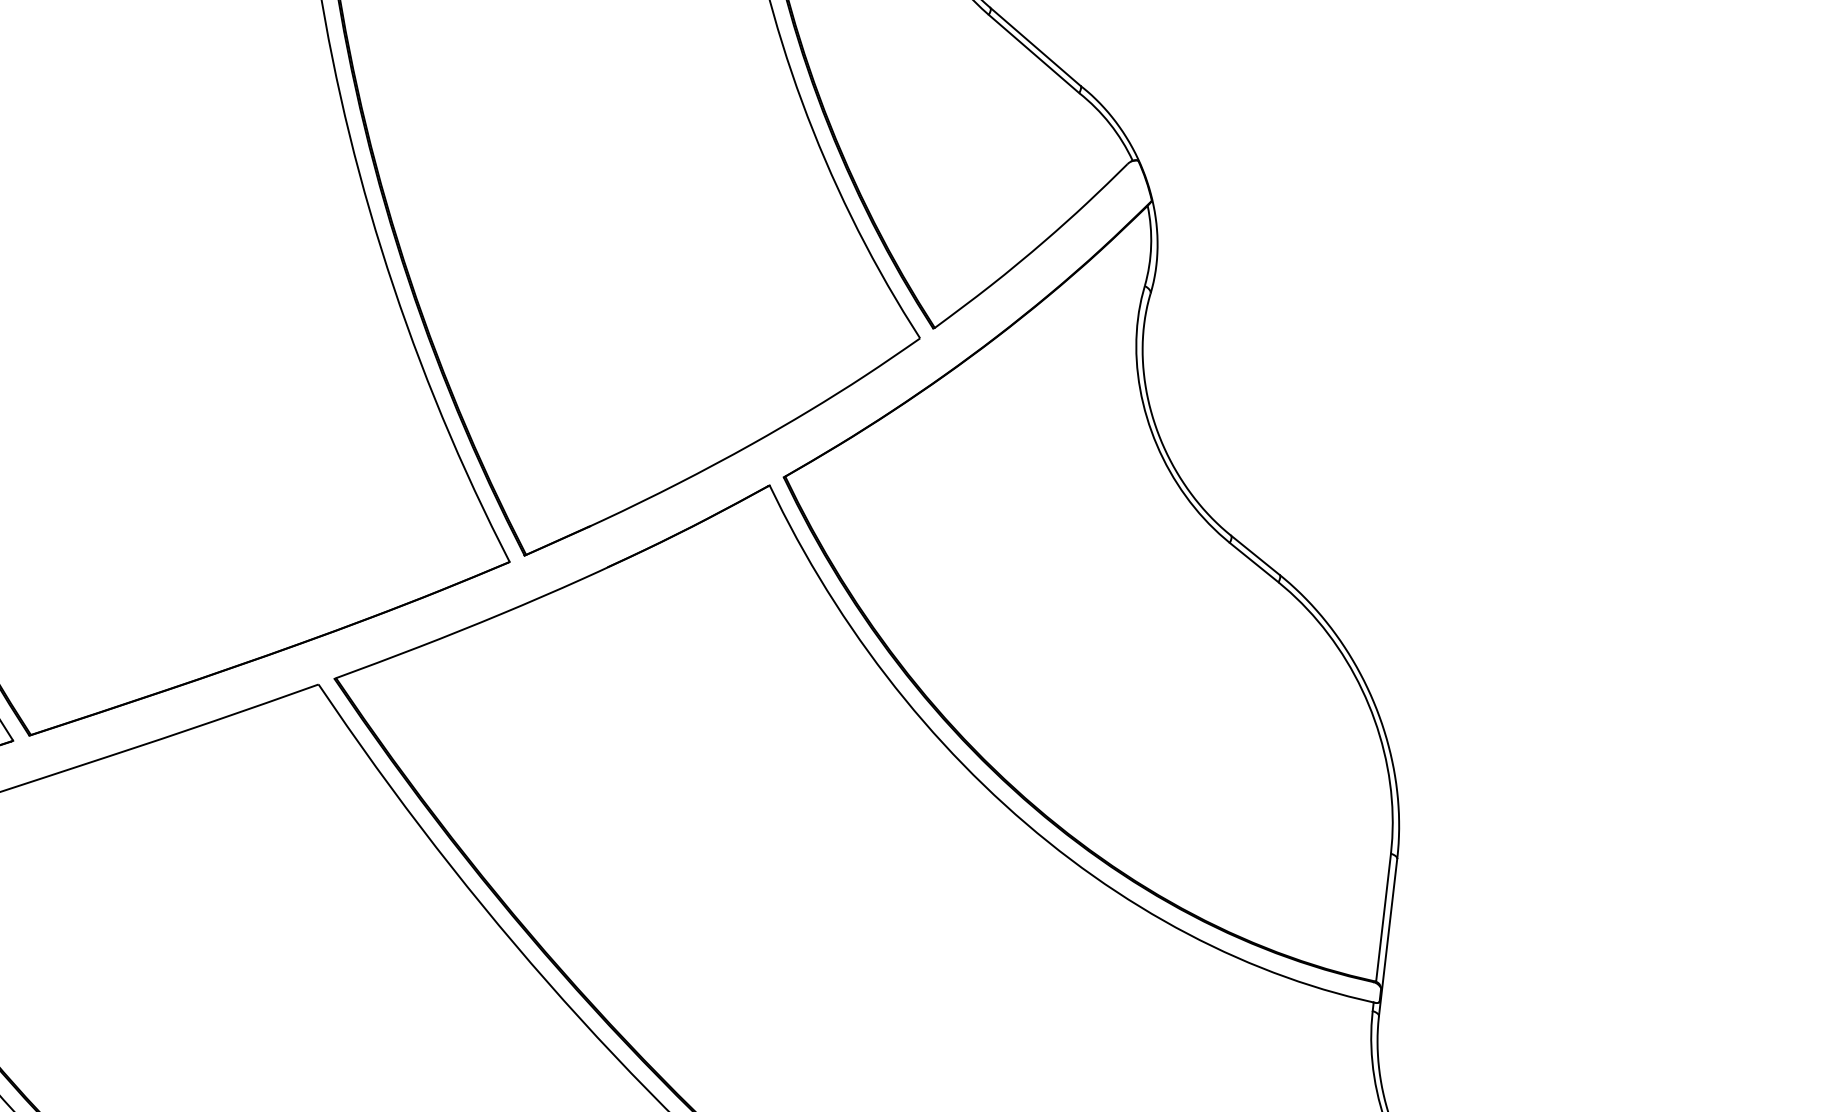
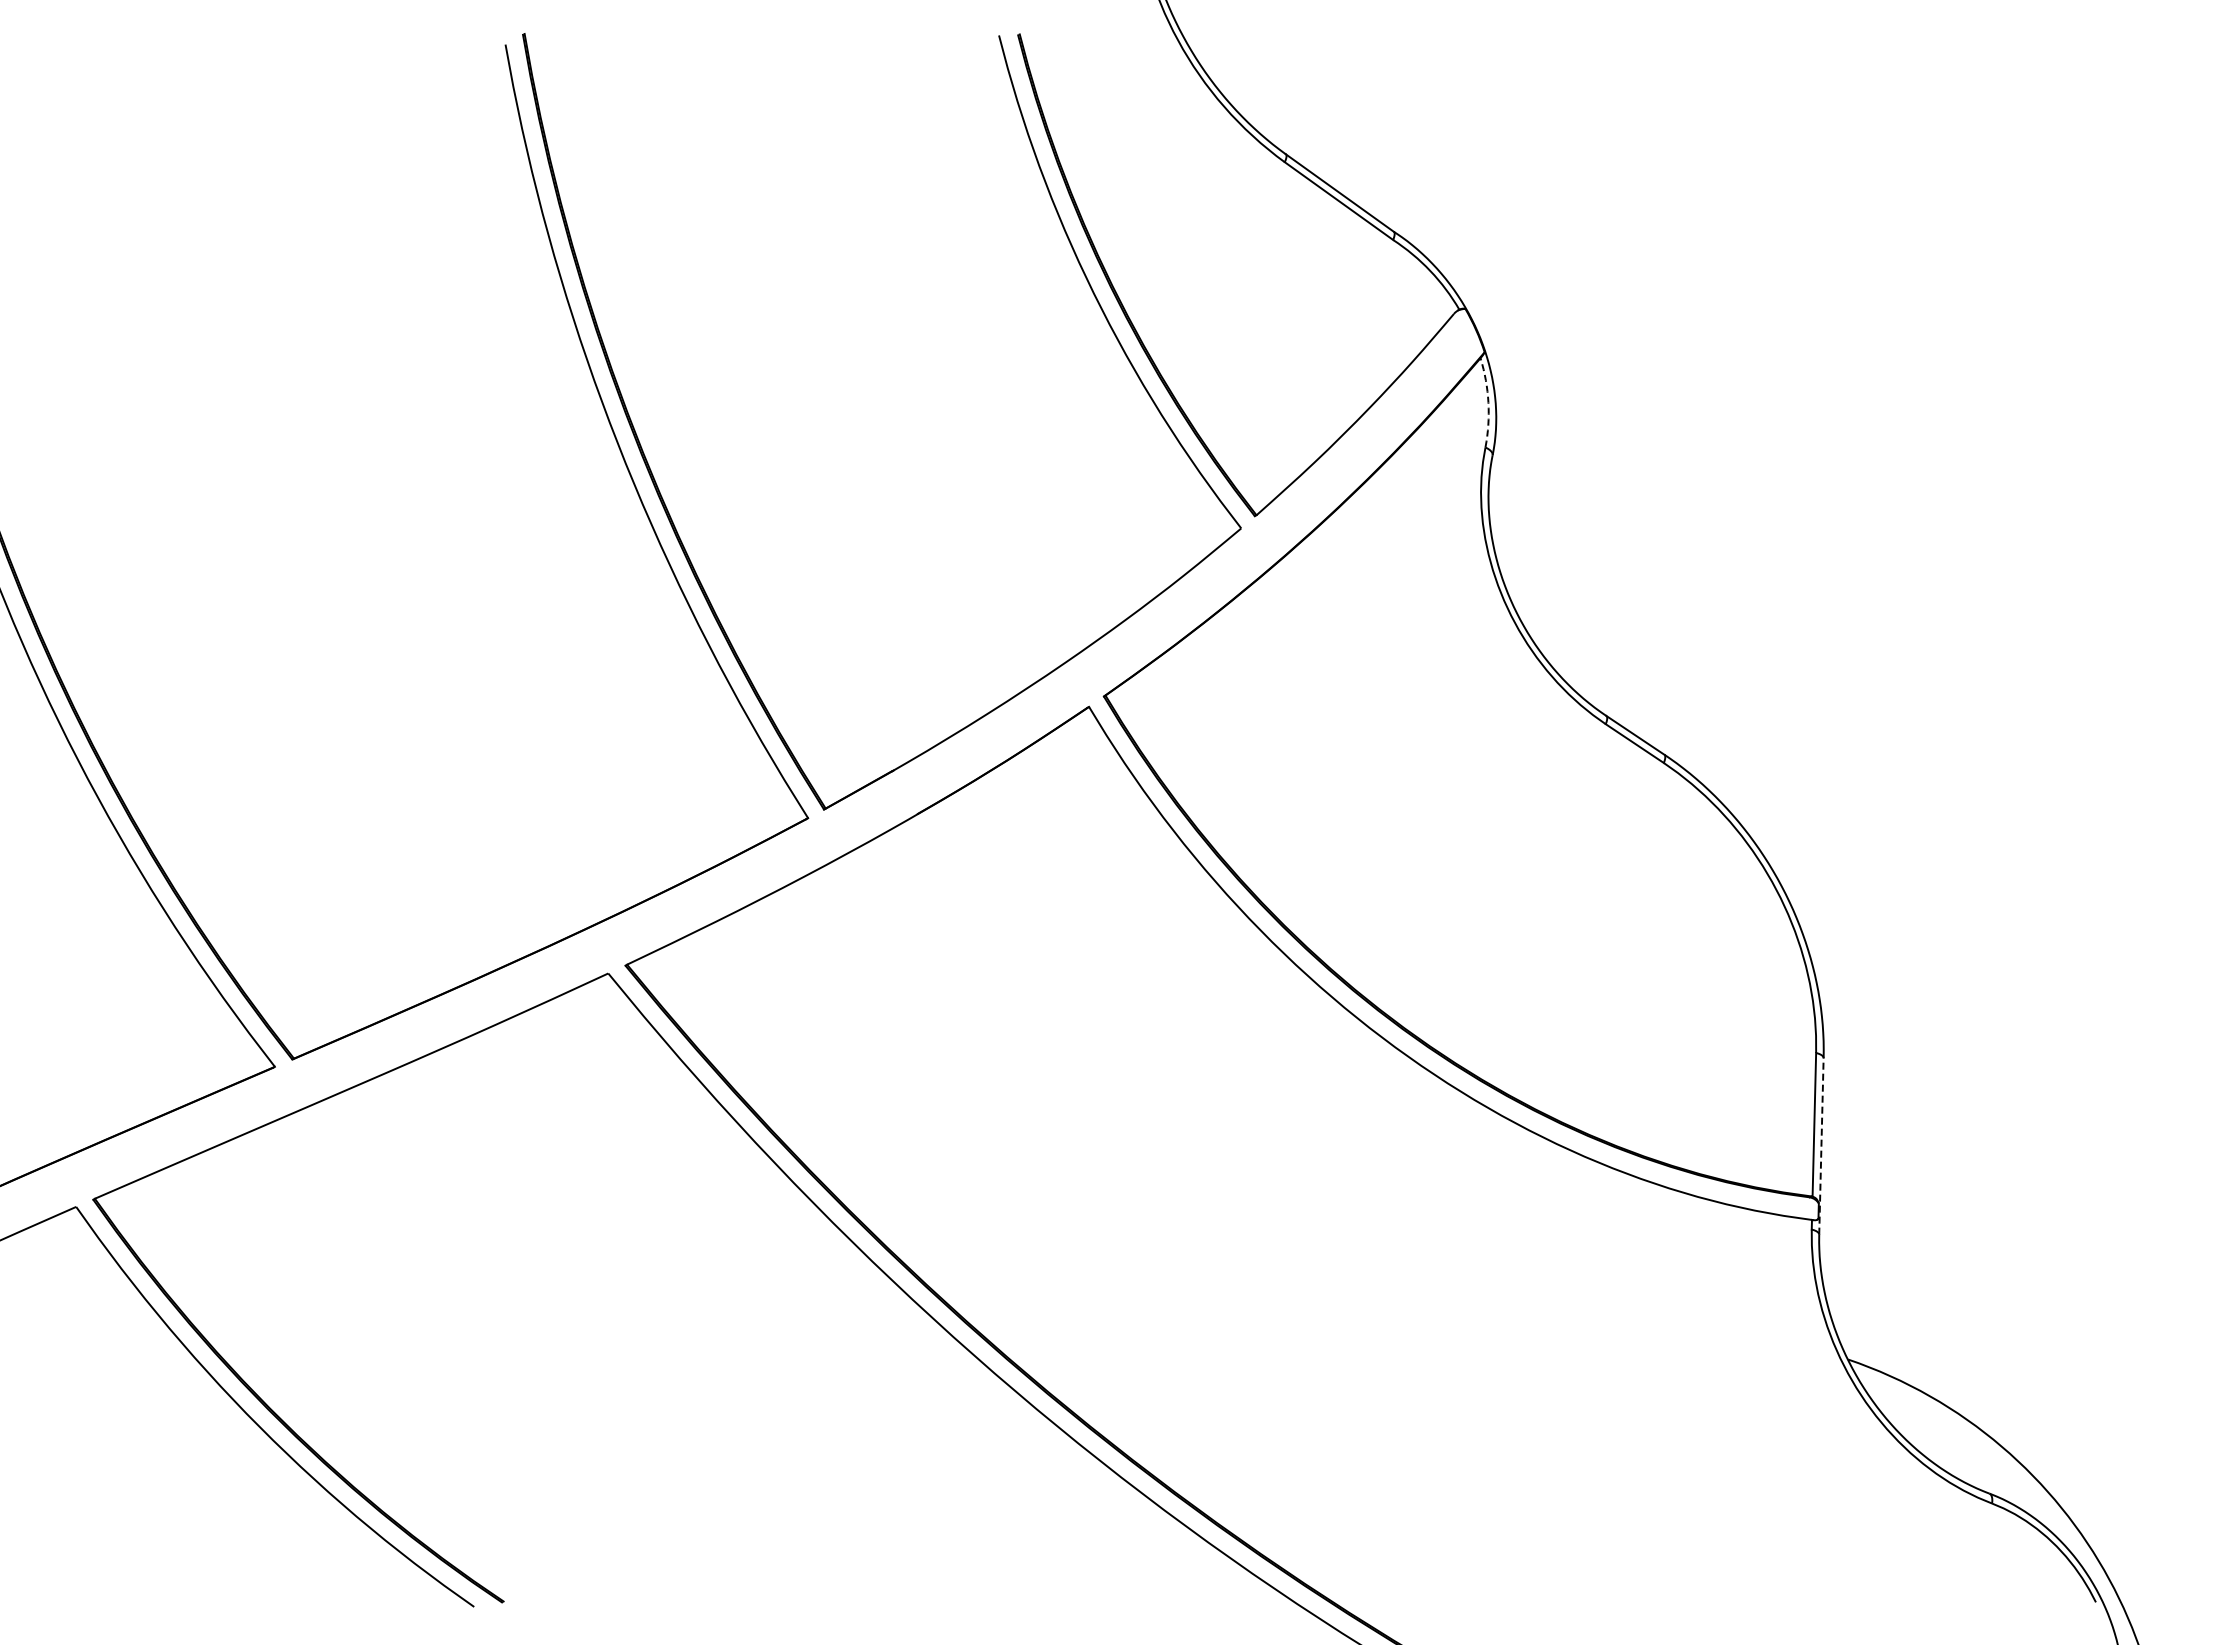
arc: (1151, 246) -> (1488, 402), solid -> dashed
line: (1388, 936) -> (1821, 1145), solid -> dashed

